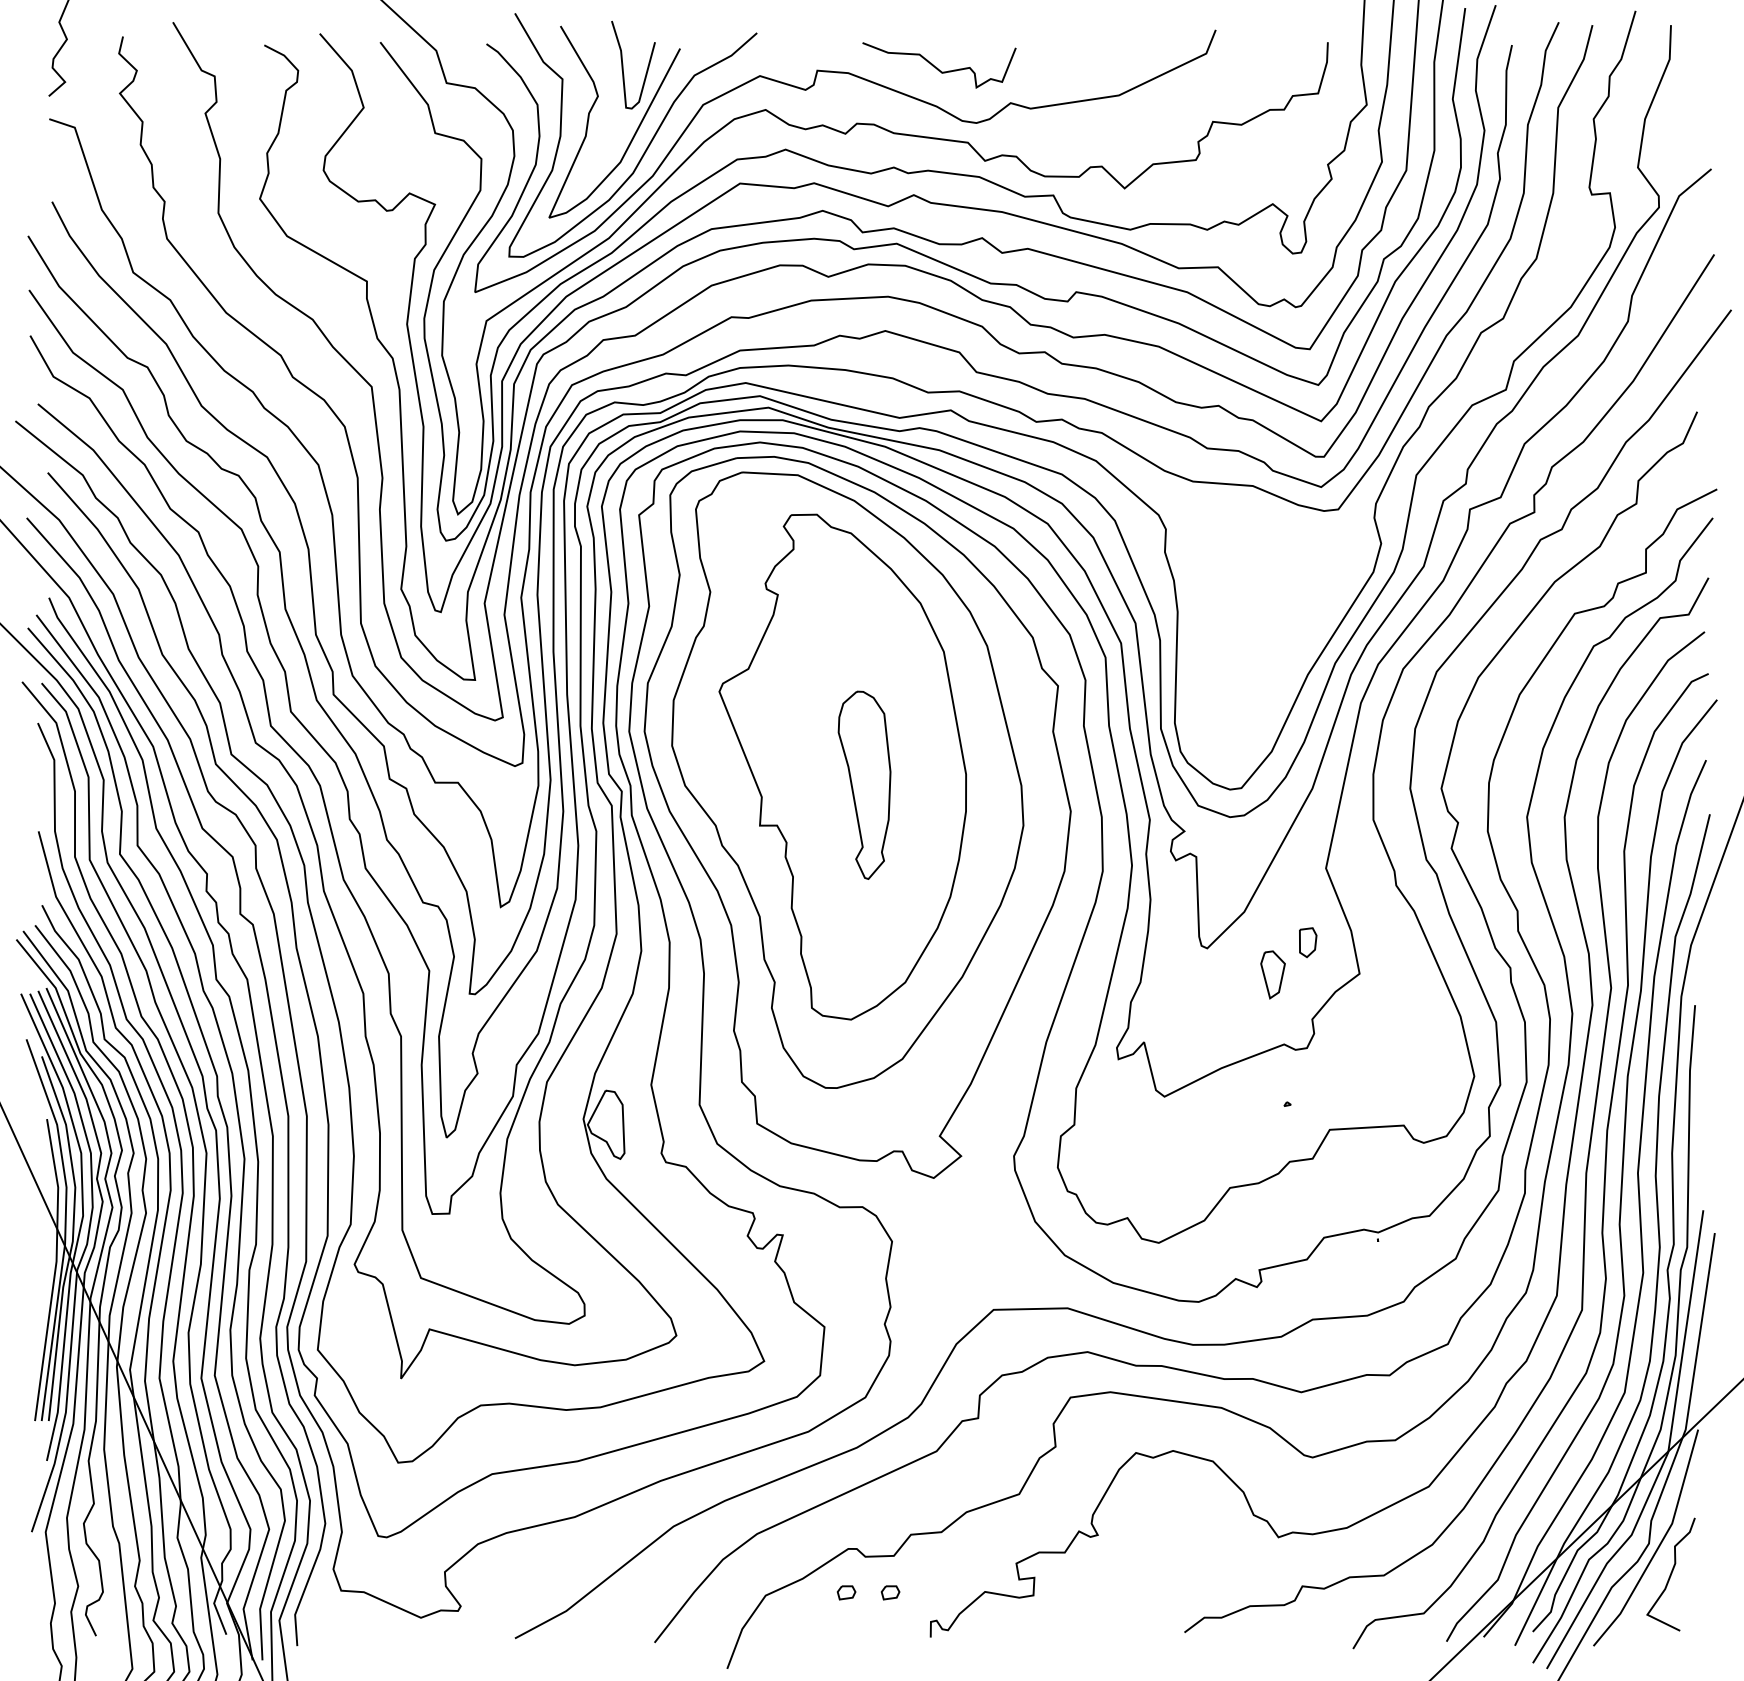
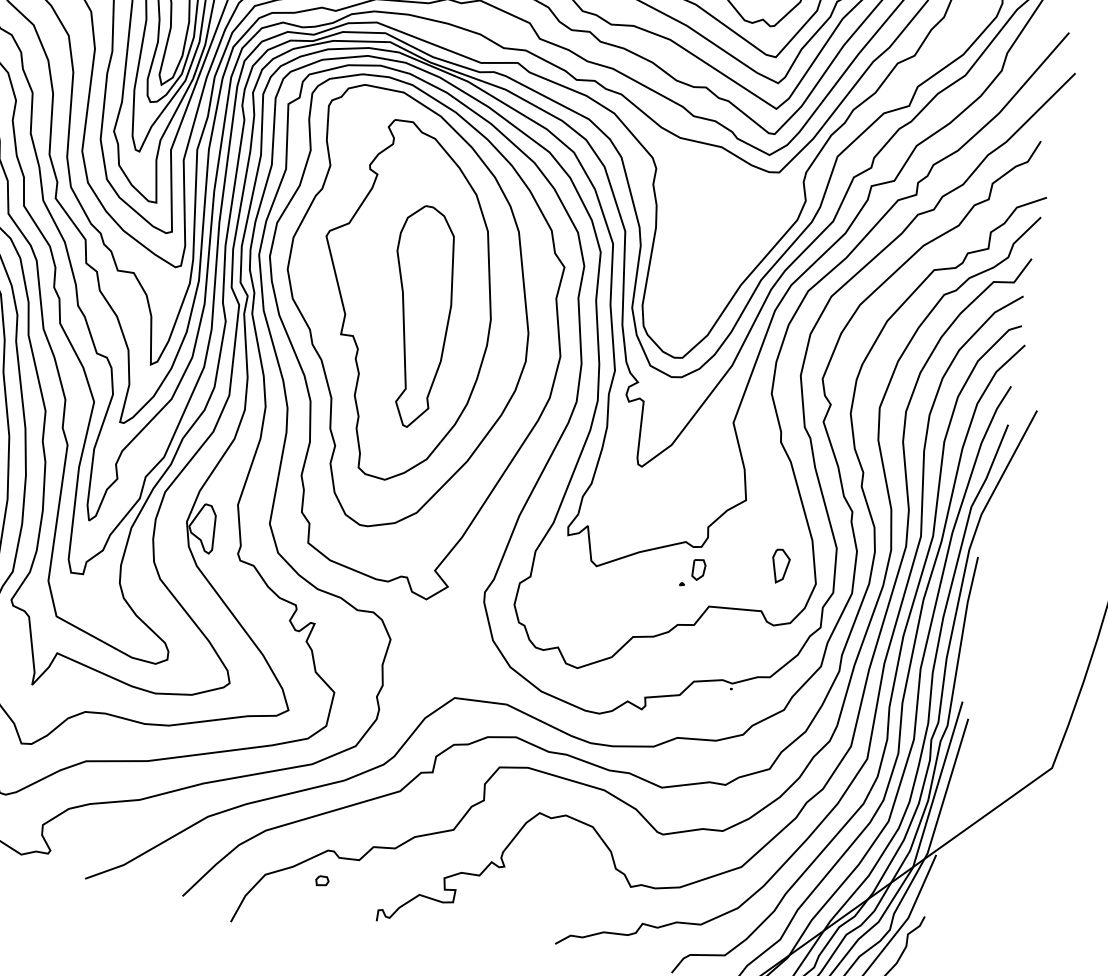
part: (864, 785) -> (418, 317), size x1.67
part: (1308, 942) -> (699, 569), moved
part: (1272, 974) -> (780, 565), moved
part: (890, 1592) -> (353, 885), removed

